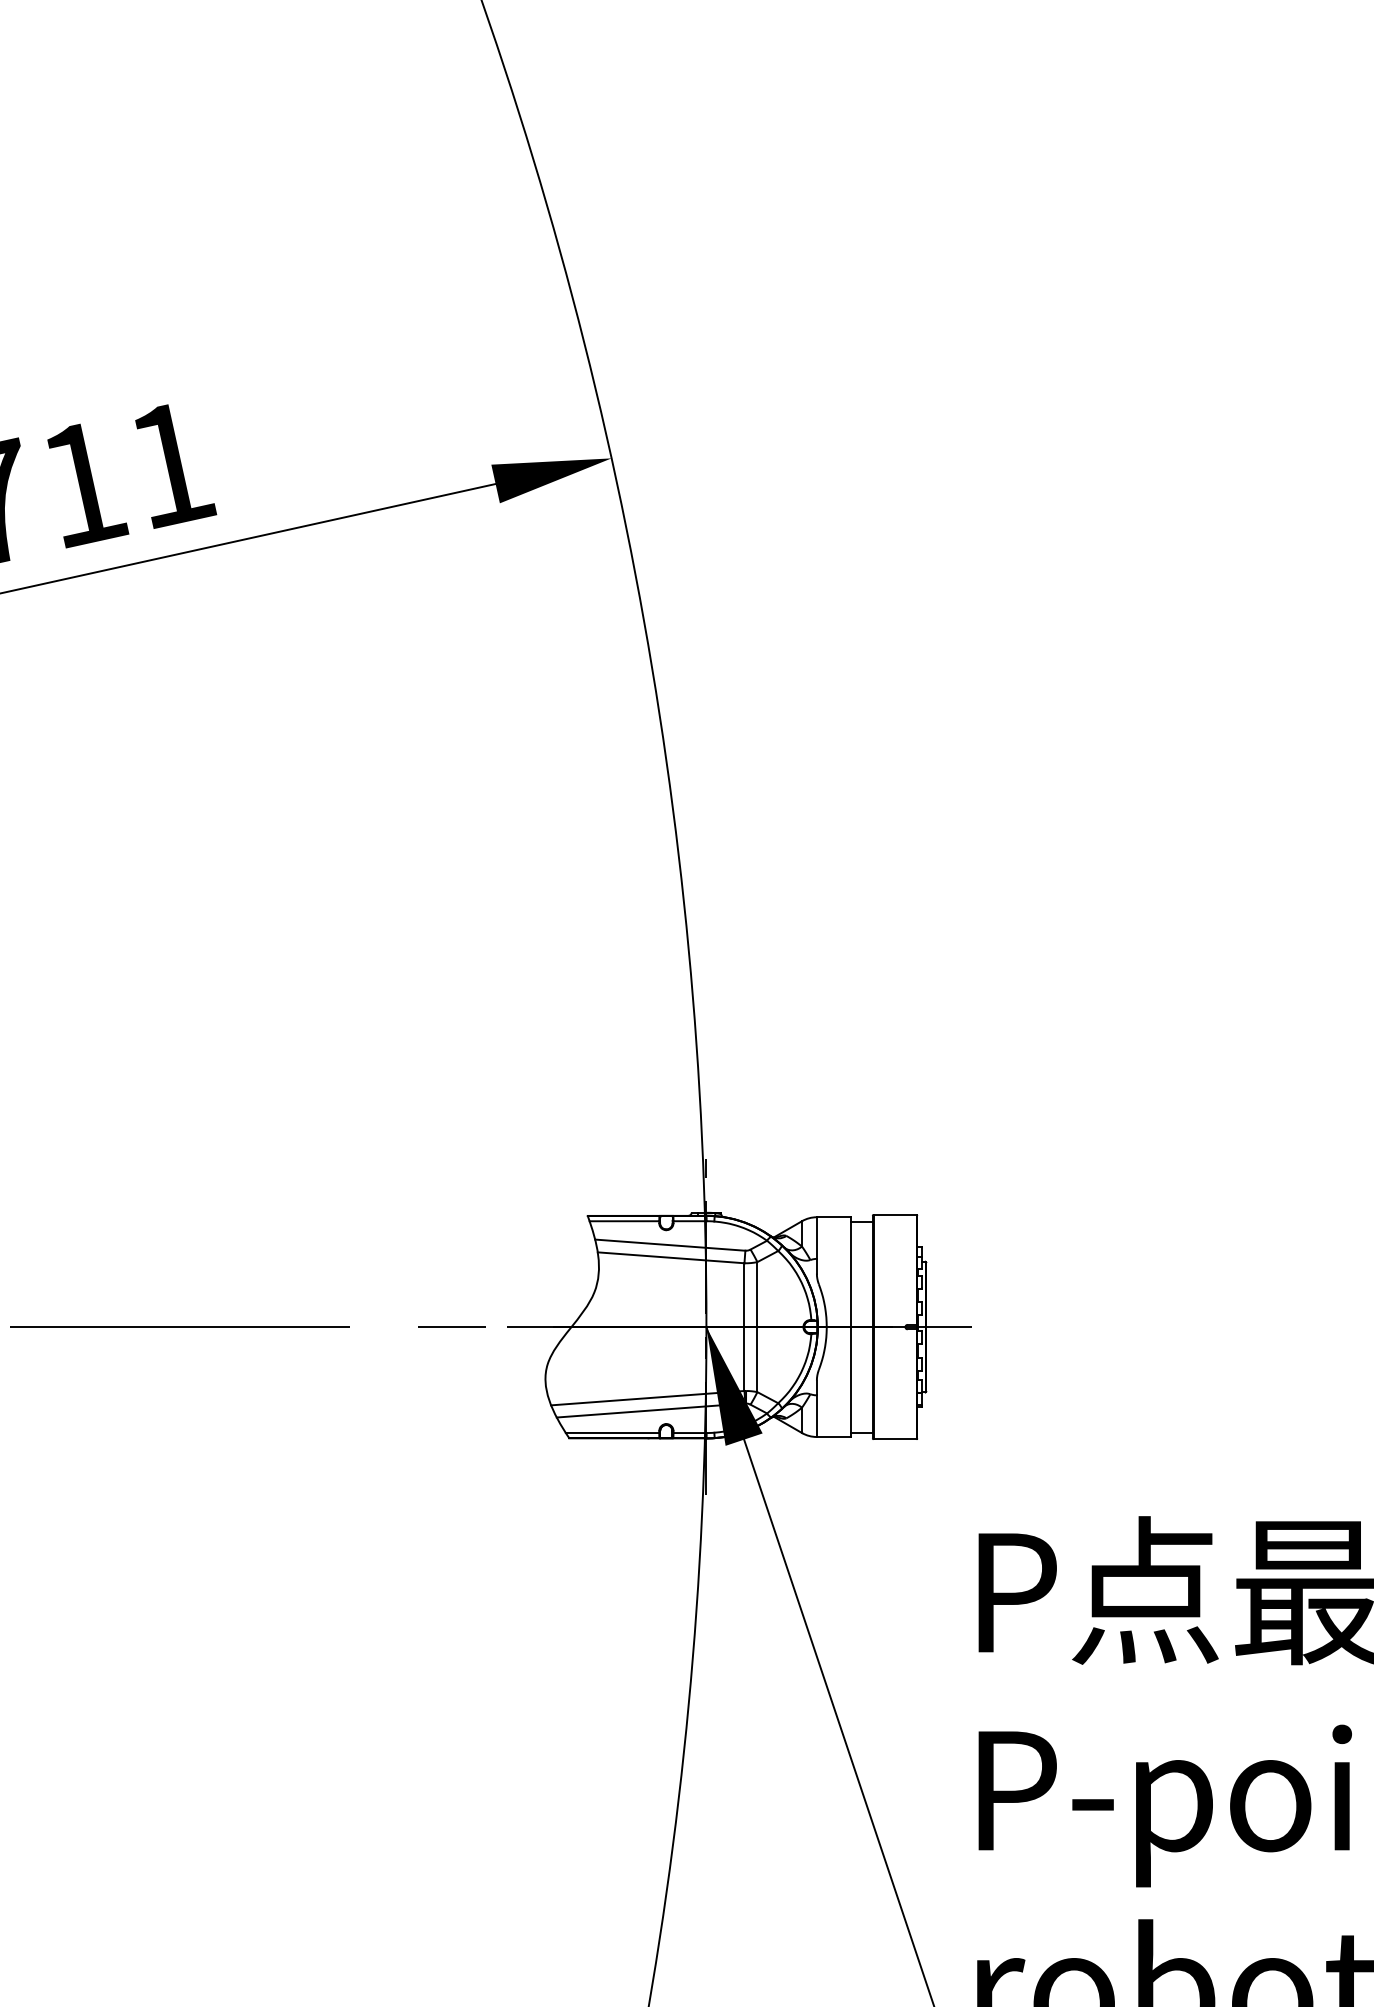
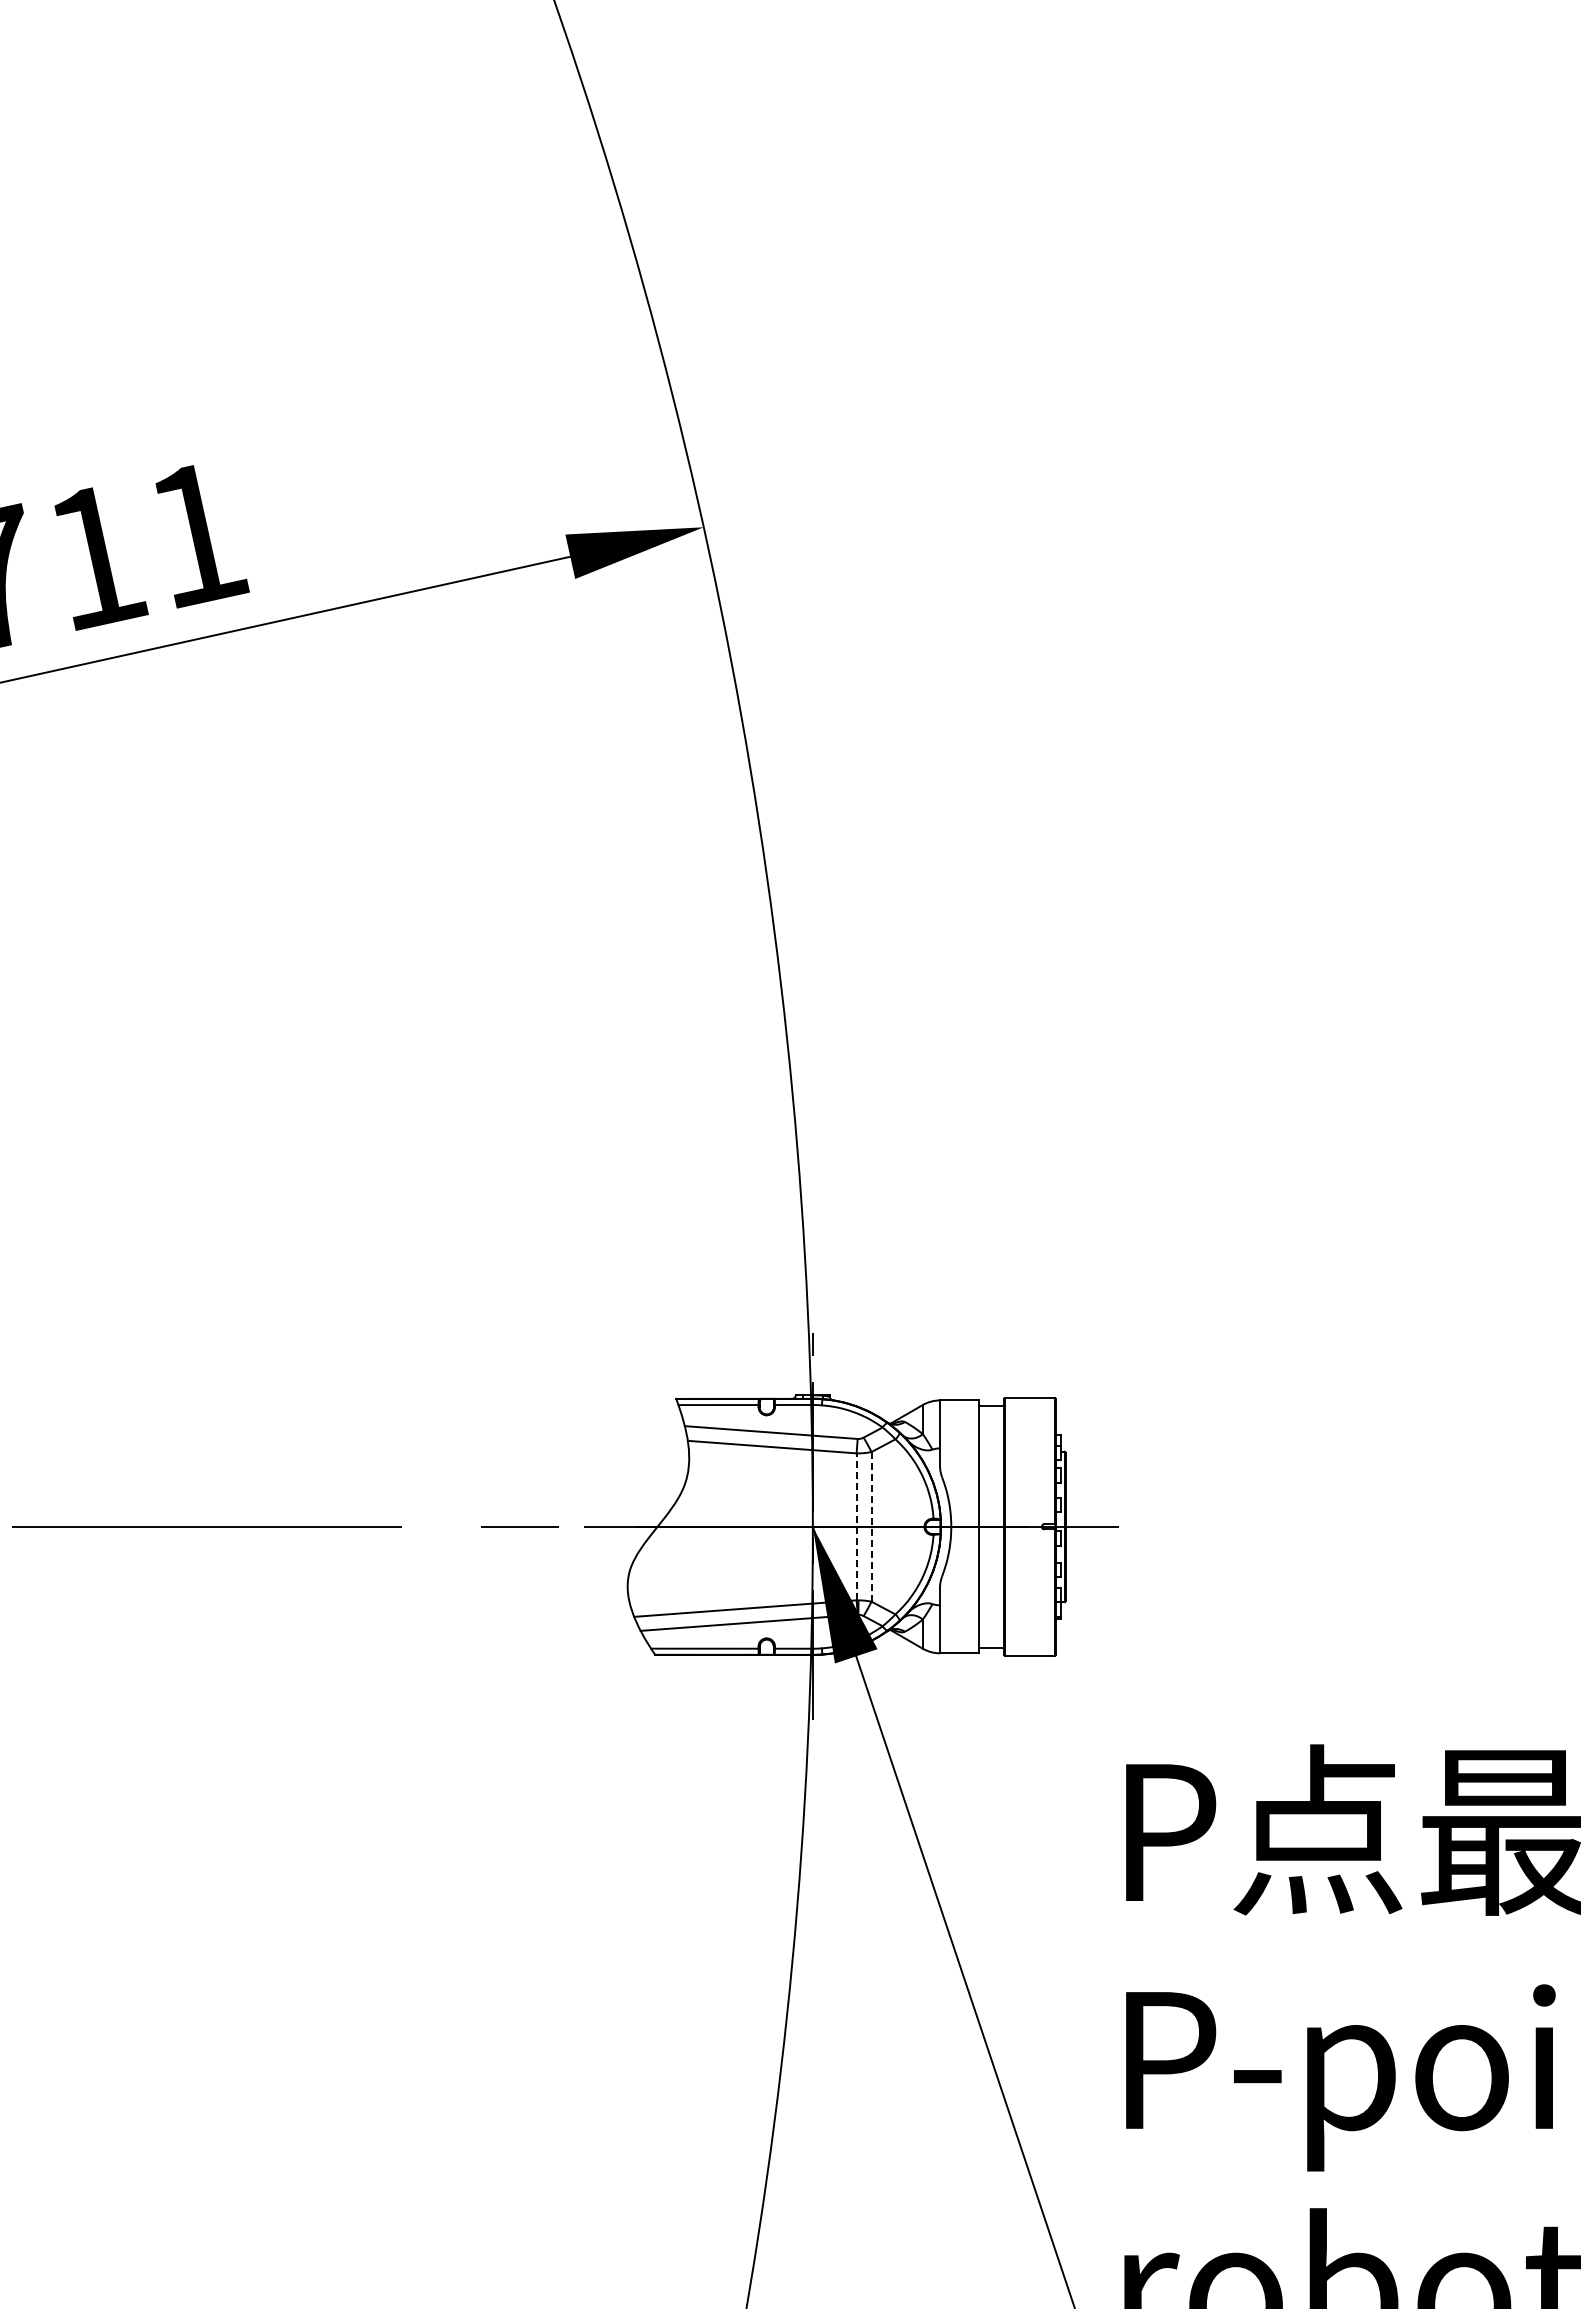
line: (744, 1326) -> (856, 1526), solid -> dashed
line: (757, 1326) -> (871, 1526), solid -> dashed

